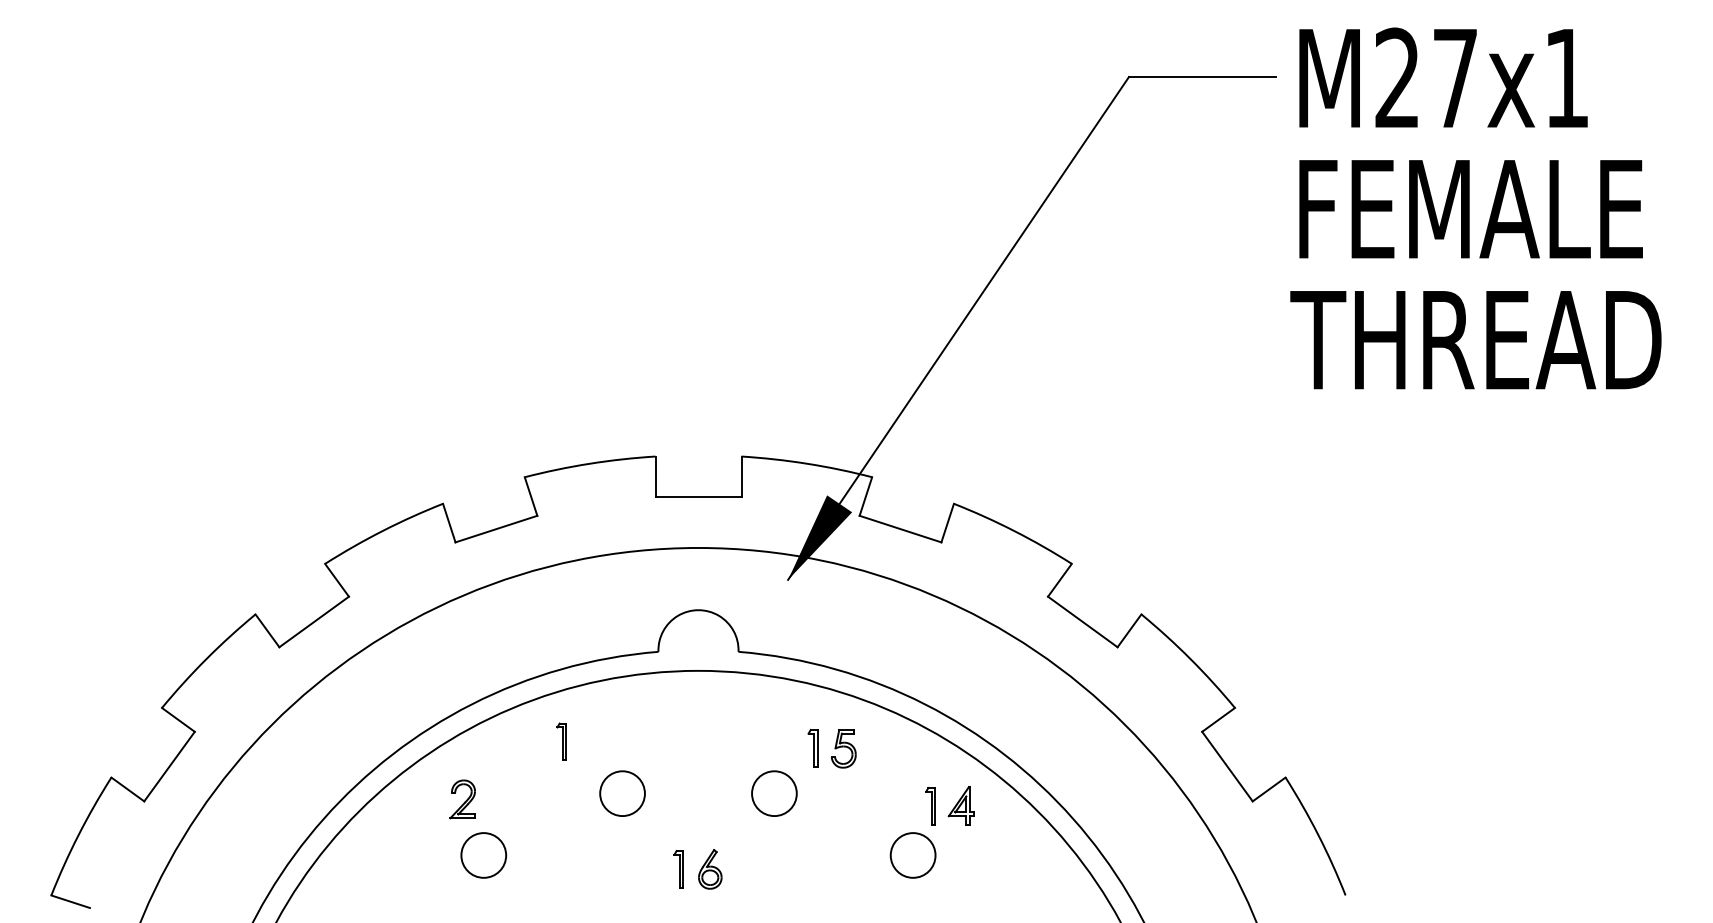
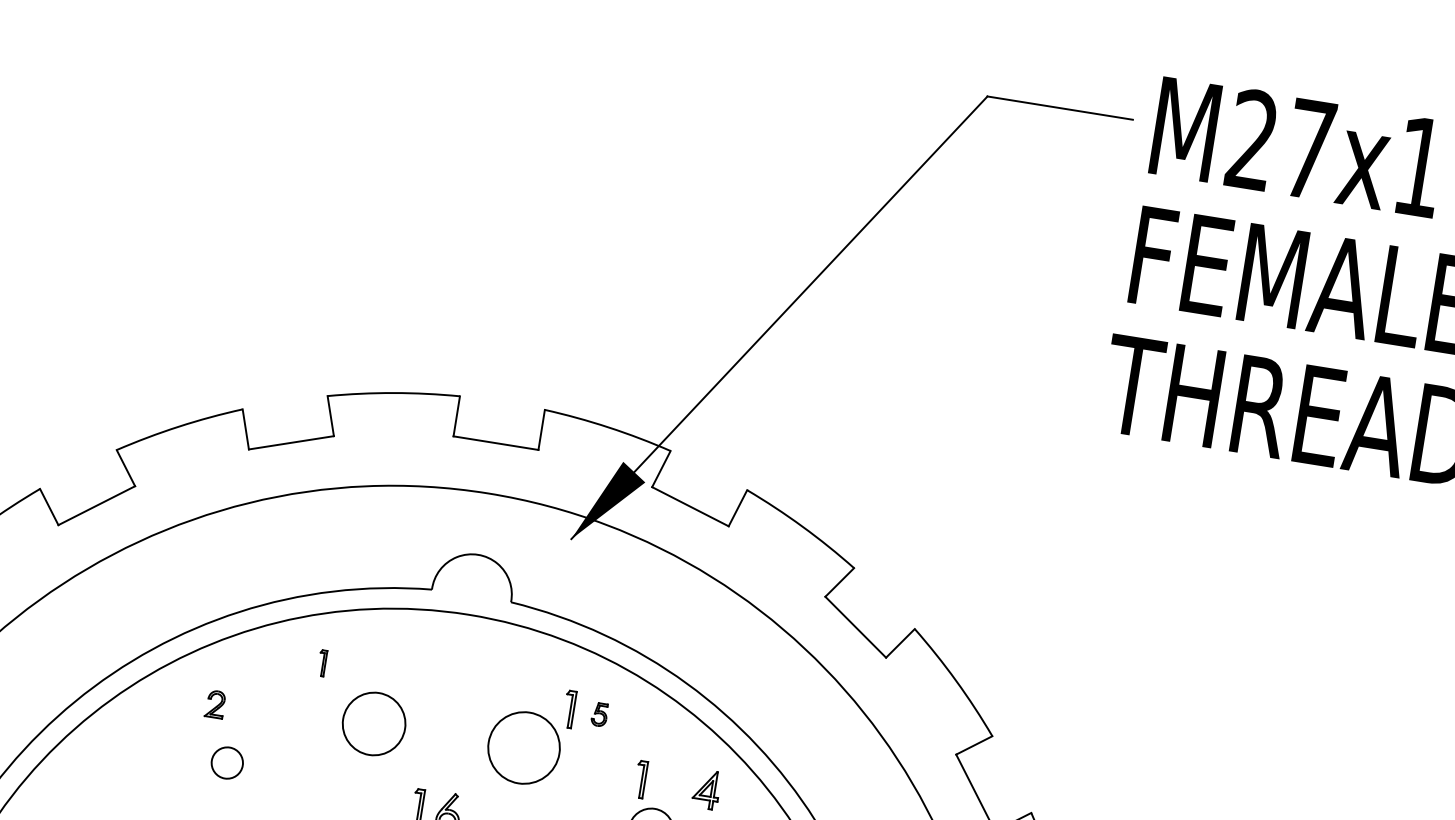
part: (561, 741) -> (322, 662), size x0.7
part: (843, 748) -> (599, 714), size x0.6
circle: (622, 793) -> (374, 723), size x1.4
circle: (774, 793) -> (524, 747), size x1.6
part: (462, 799) -> (215, 704), size x0.7
part: (930, 806) -> (640, 779), moved
circle: (483, 855) -> (227, 763), size x0.7

